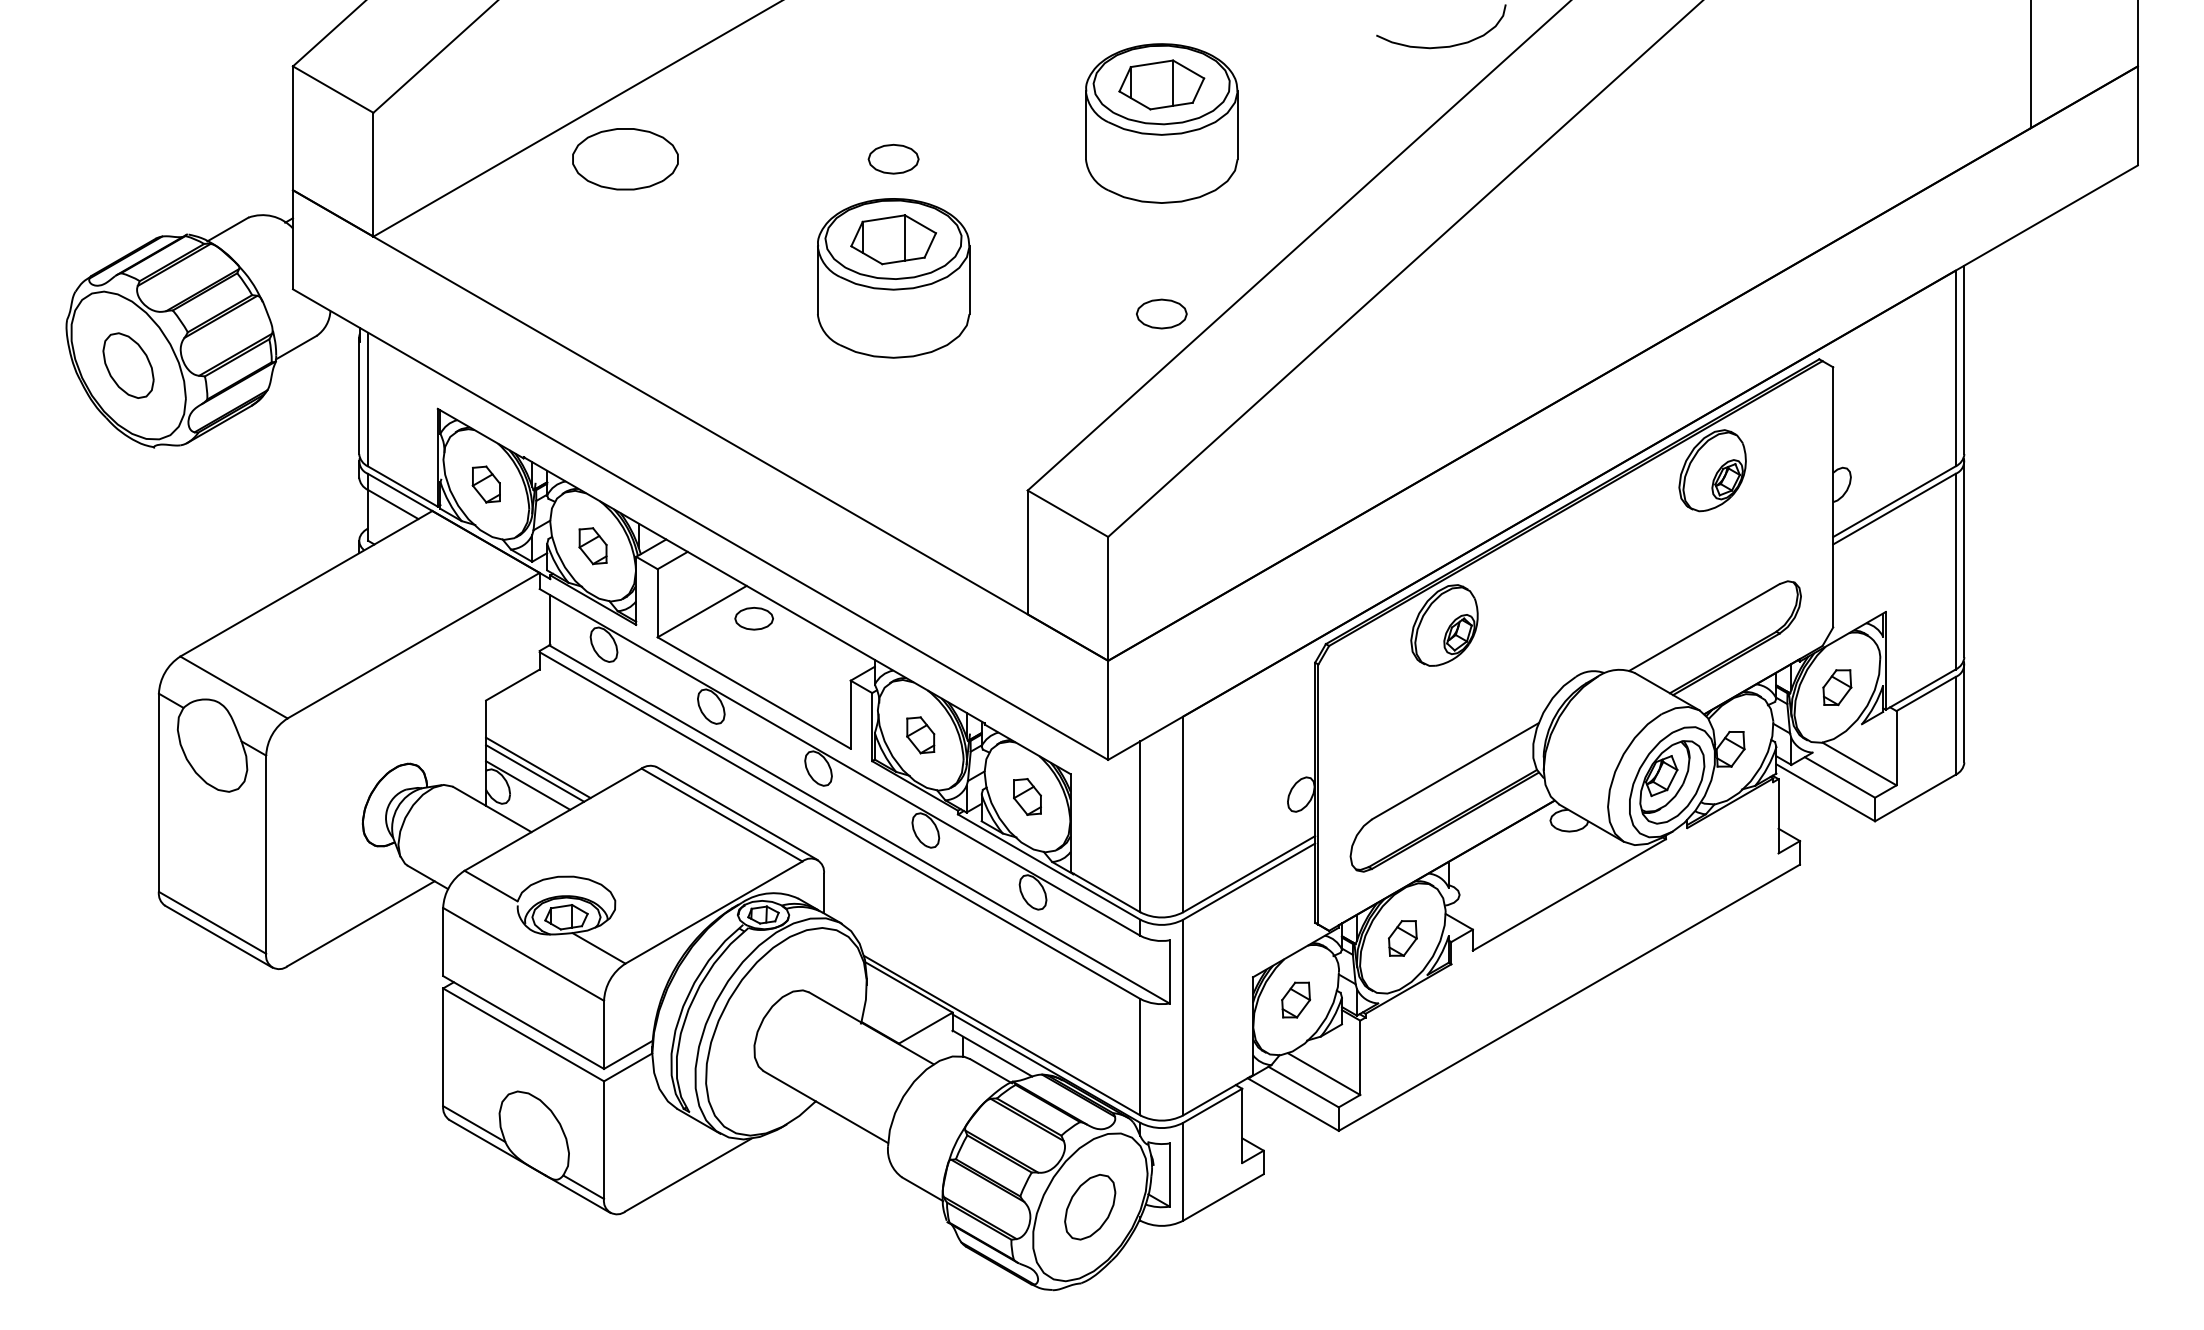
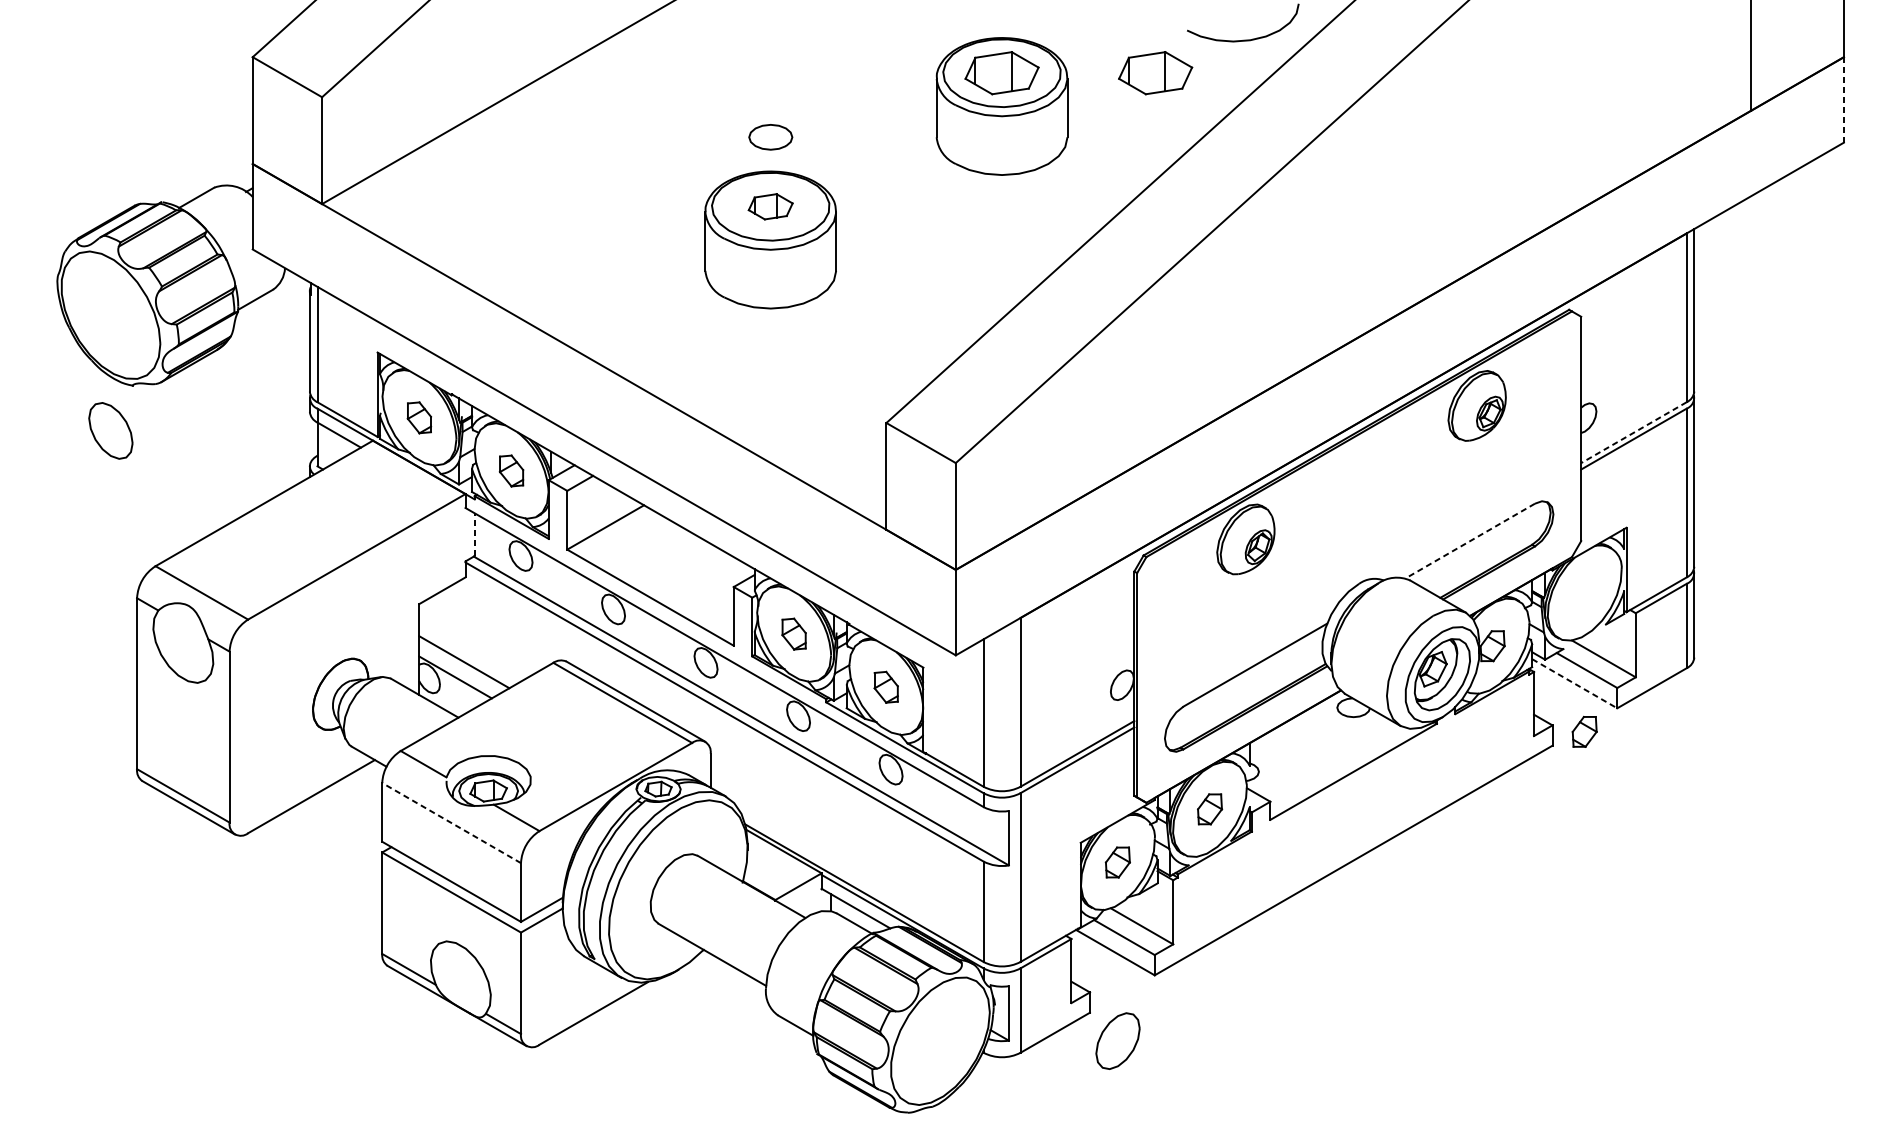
part: (1339, 84) -> (1155, 72), added
line: (2137, 115) -> (1843, 99), solid -> dashed
part: (625, 159) -> (539, 137), removed
part: (893, 239) -> (770, 206), size x0.6
part: (1161, 313) -> (1001, 270), removed
part: (128, 365) -> (110, 430), moved
line: (1894, 501) -> (1634, 432), solid -> dashed
part: (753, 618) -> (649, 533), removed
line: (550, 620) -> (474, 535), solid -> dashed
line: (1704, 627) -> (1470, 541), solid -> dashed
part: (1837, 687) -> (1584, 731), moved
line: (535, 773) -> (461, 667), removed
line: (1825, 792) -> (1574, 683), solid -> dashed
line: (523, 954) -> (451, 823), solid -> dashed
part: (1090, 1207) -> (1118, 1041), moved

